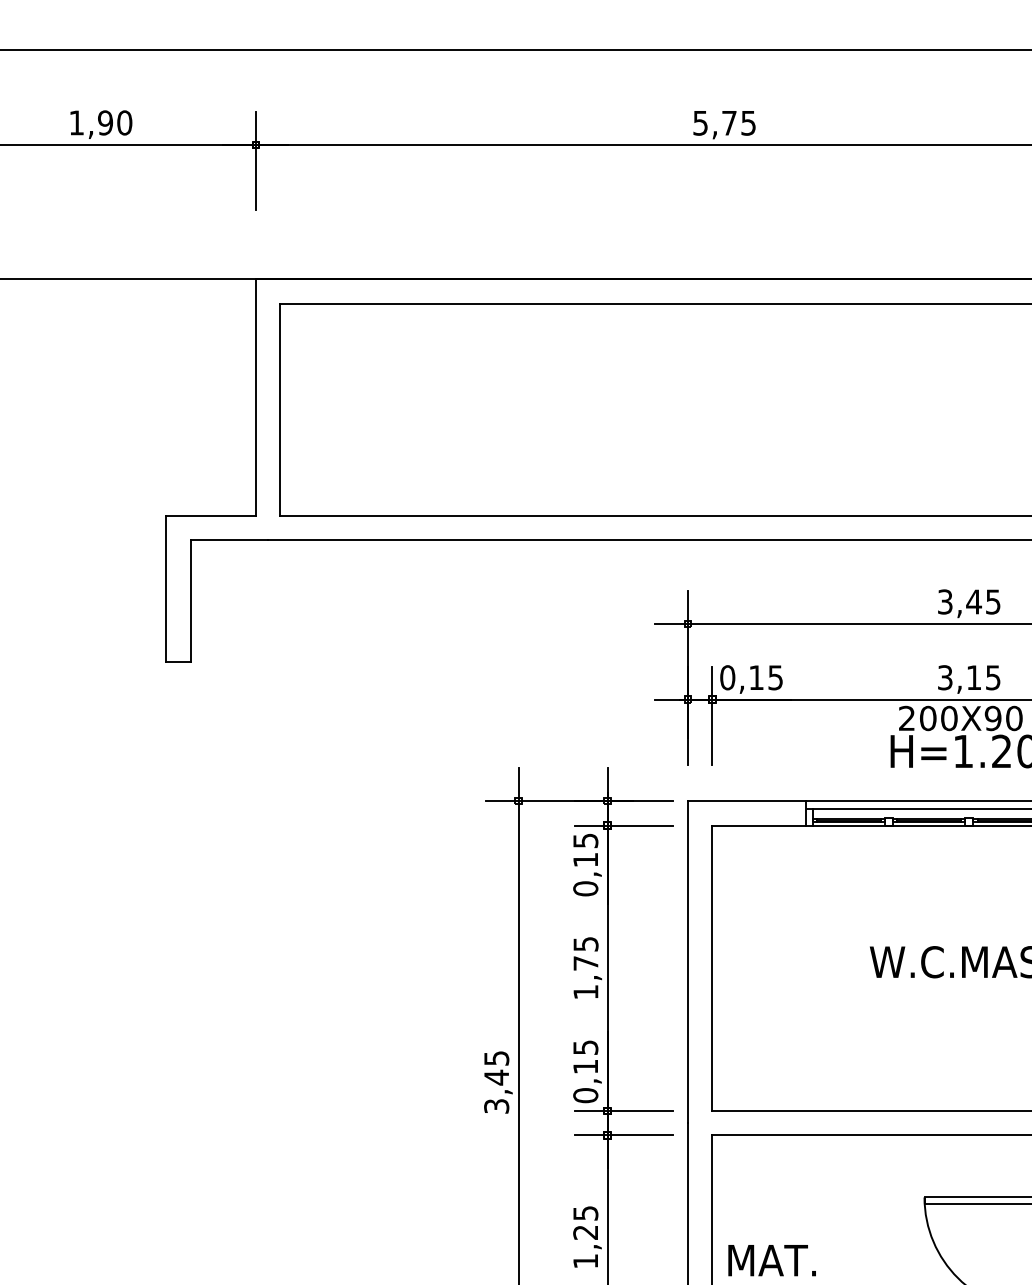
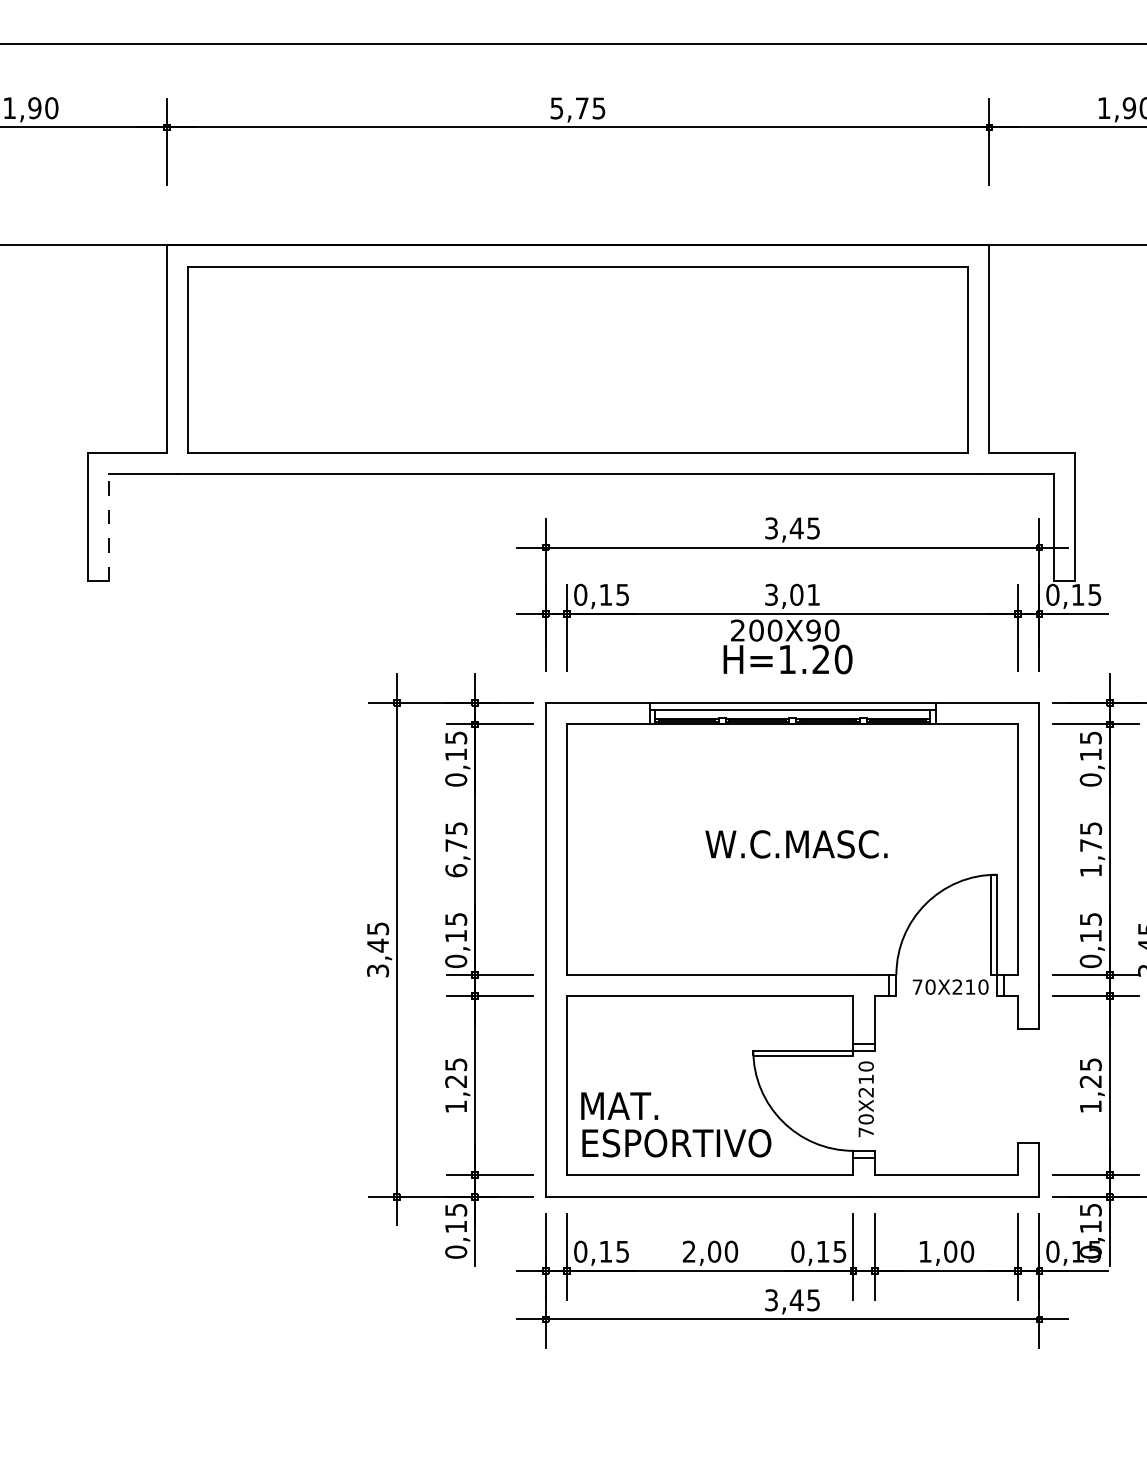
line: (190, 600) -> (109, 527), solid -> dashed
text: (982, 677) -> (804, 594), 3,15 -> 3,01
text: (586, 991) -> (456, 870), 1,75 -> 6,75

